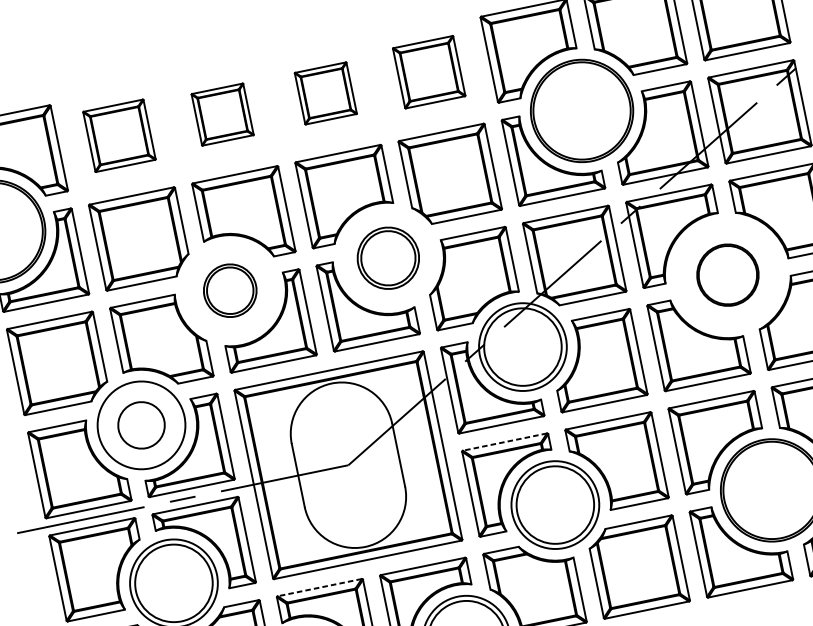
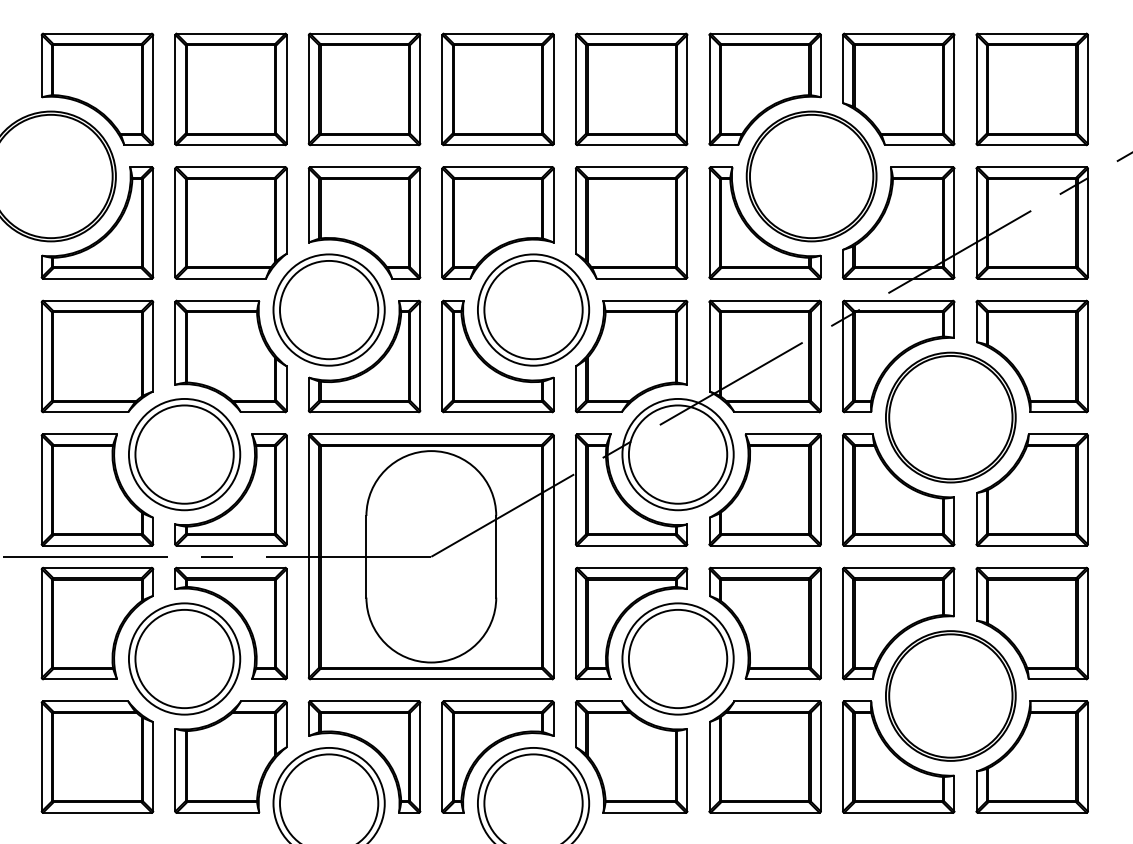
part: (429, 72) -> (631, 89), size x1.43
part: (325, 93) -> (497, 89), size x1.67
part: (222, 114) -> (364, 89), size x1.67
part: (119, 135) -> (230, 89), size x1.43
part: (388, 257) -> (533, 309), size x1.43
part: (727, 275) -> (950, 417), size x1.67
part: (229, 290) -> (328, 309), size x1.67
circle: (141, 425) -> (184, 454), size x1.67
line: (504, 441) -> (631, 567), dashed -> solid
line: (319, 587) -> (364, 701), dashed -> solid

